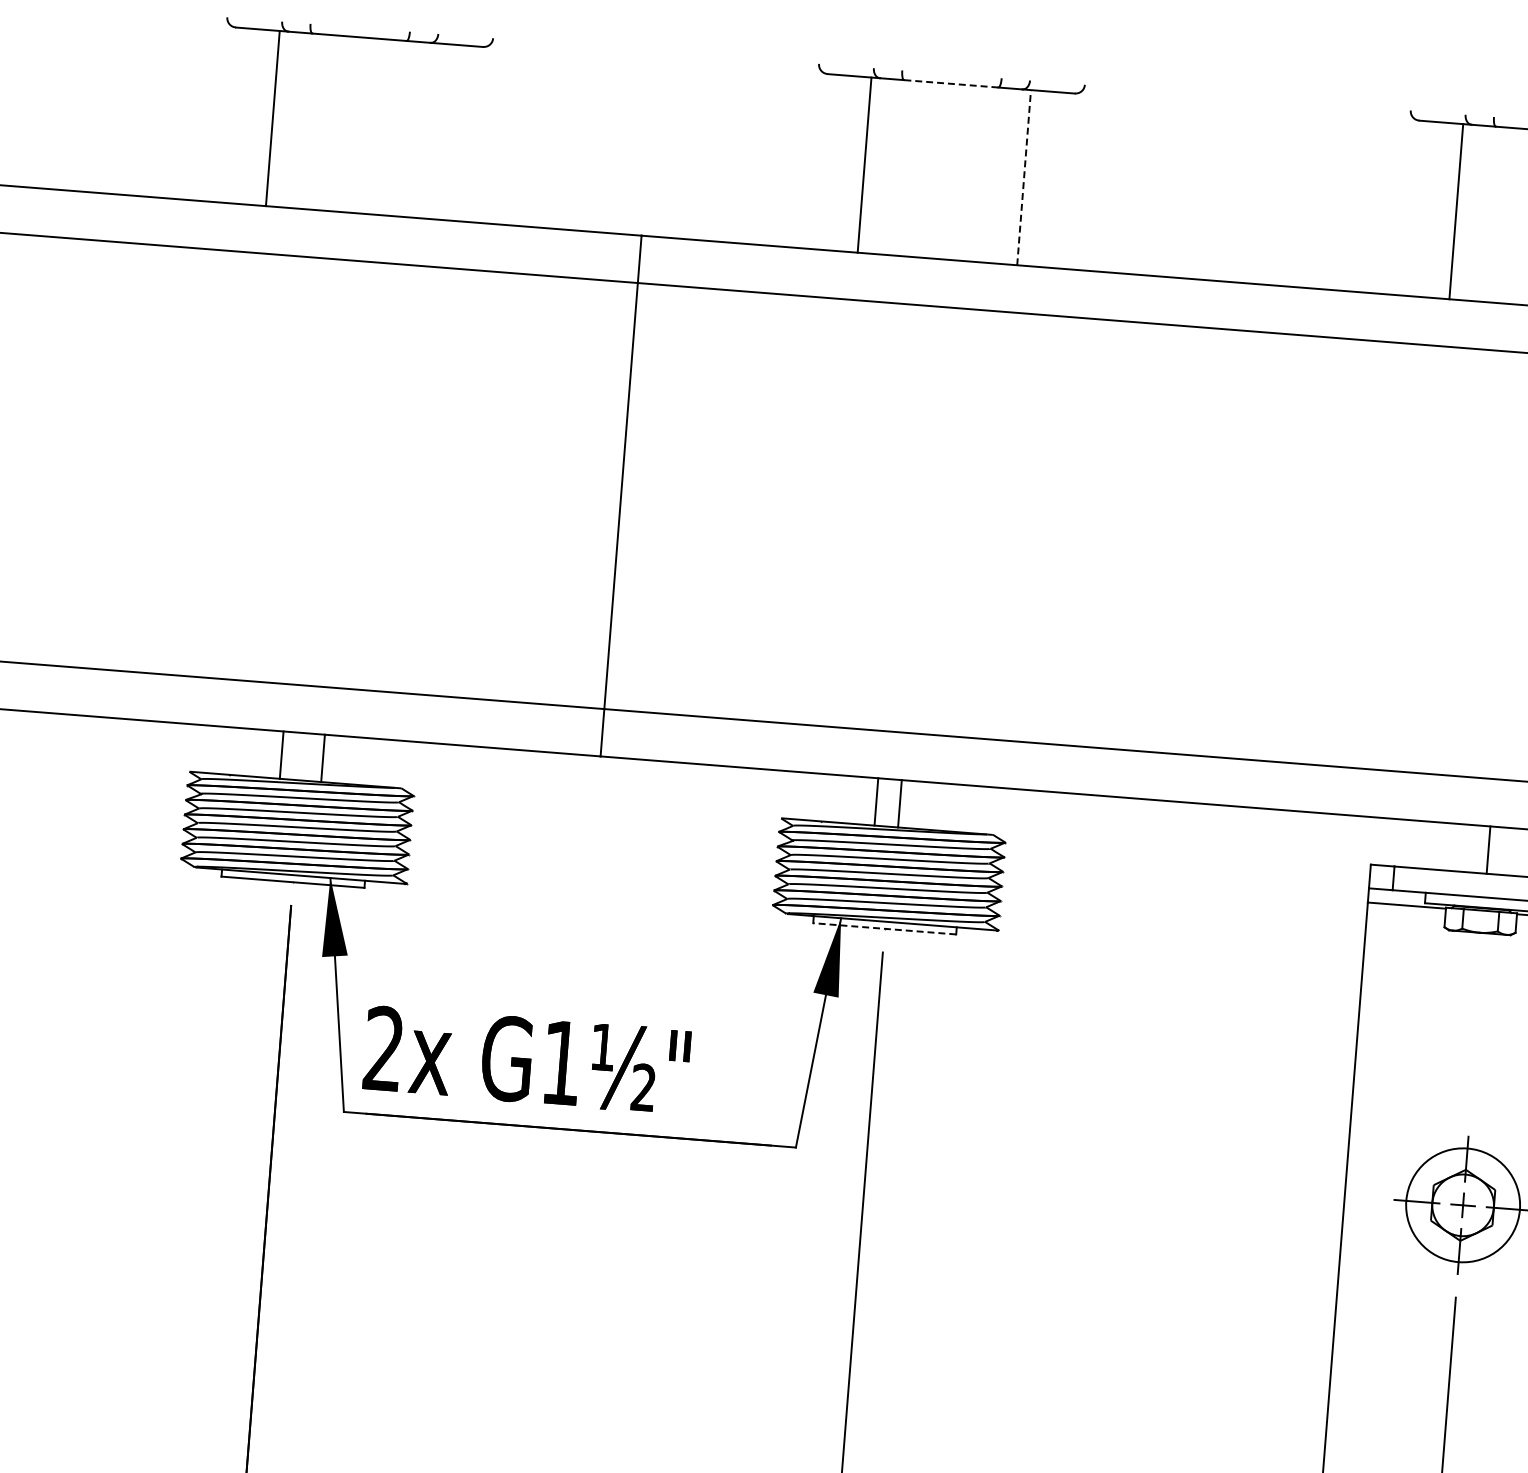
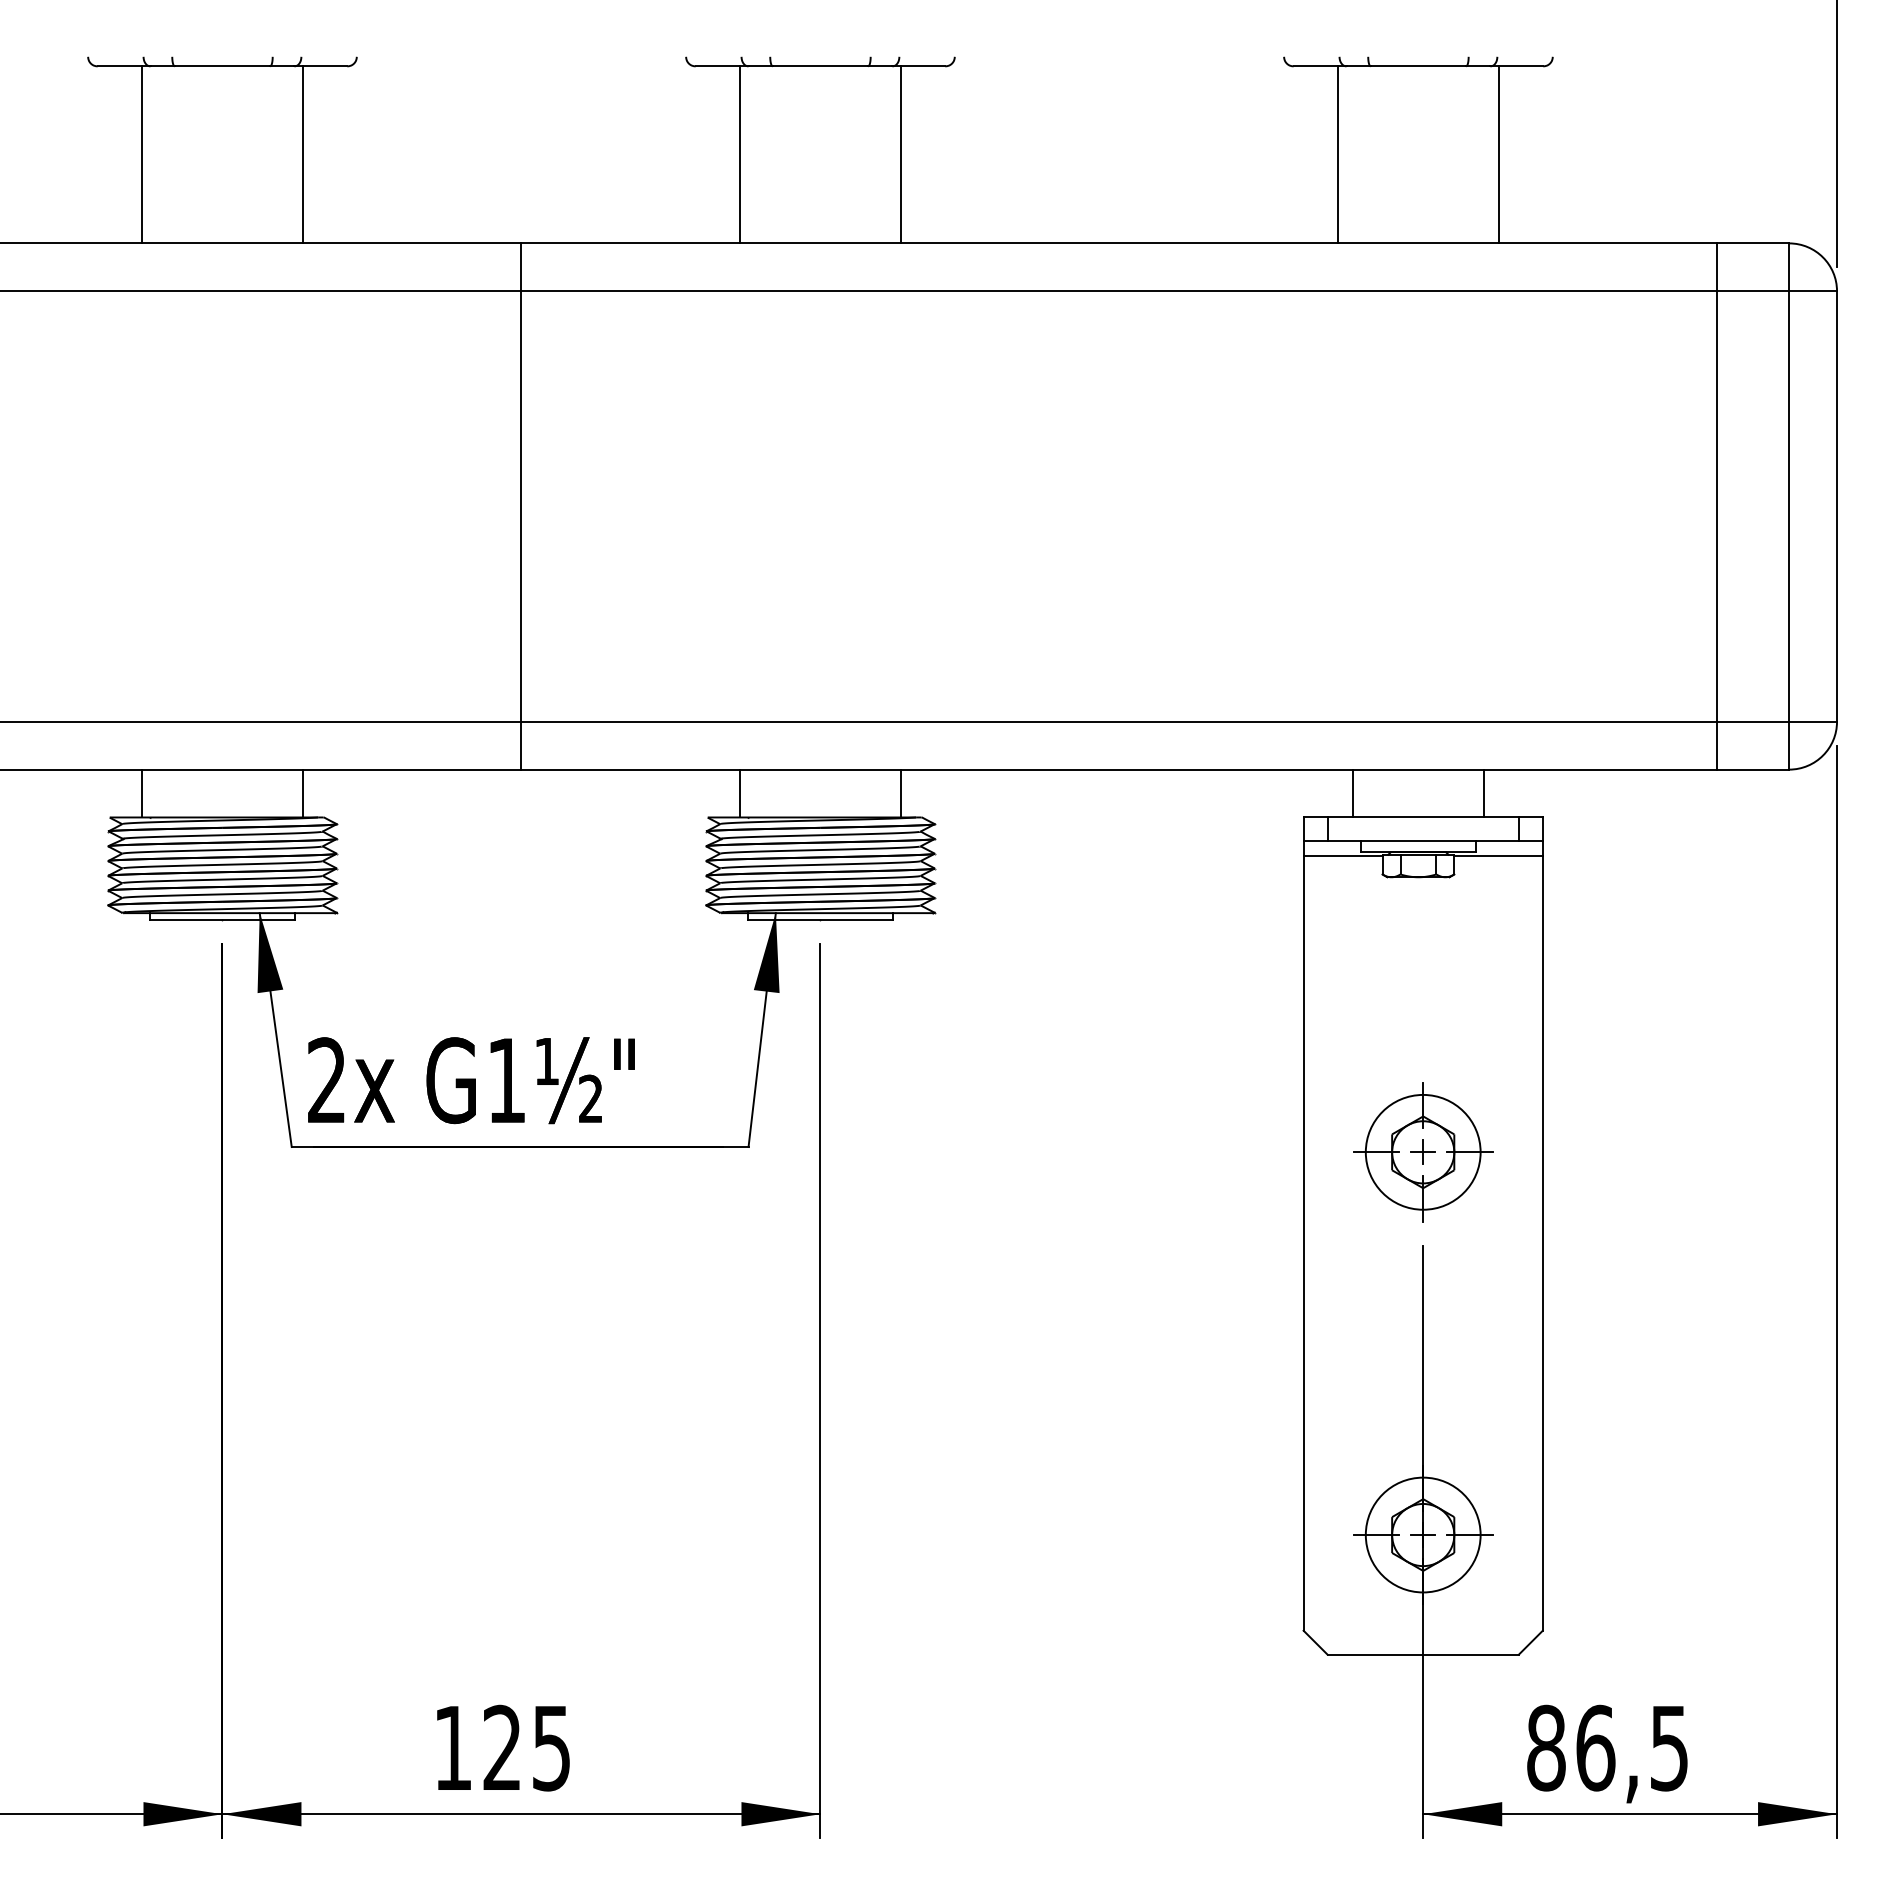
line: (951, 83) -> (820, 66), dashed -> solid
line: (432, 130) -> (303, 154), added
line: (1024, 177) -> (901, 154), dashed -> solid
line: (282, 755) -> (303, 793), moved
line: (322, 758) -> (141, 793), moved
line: (876, 801) -> (901, 793), moved
line: (899, 803) -> (739, 793), moved
line: (1488, 850) -> (1352, 793), moved
line: (883, 928) -> (819, 920), dashed -> solid

